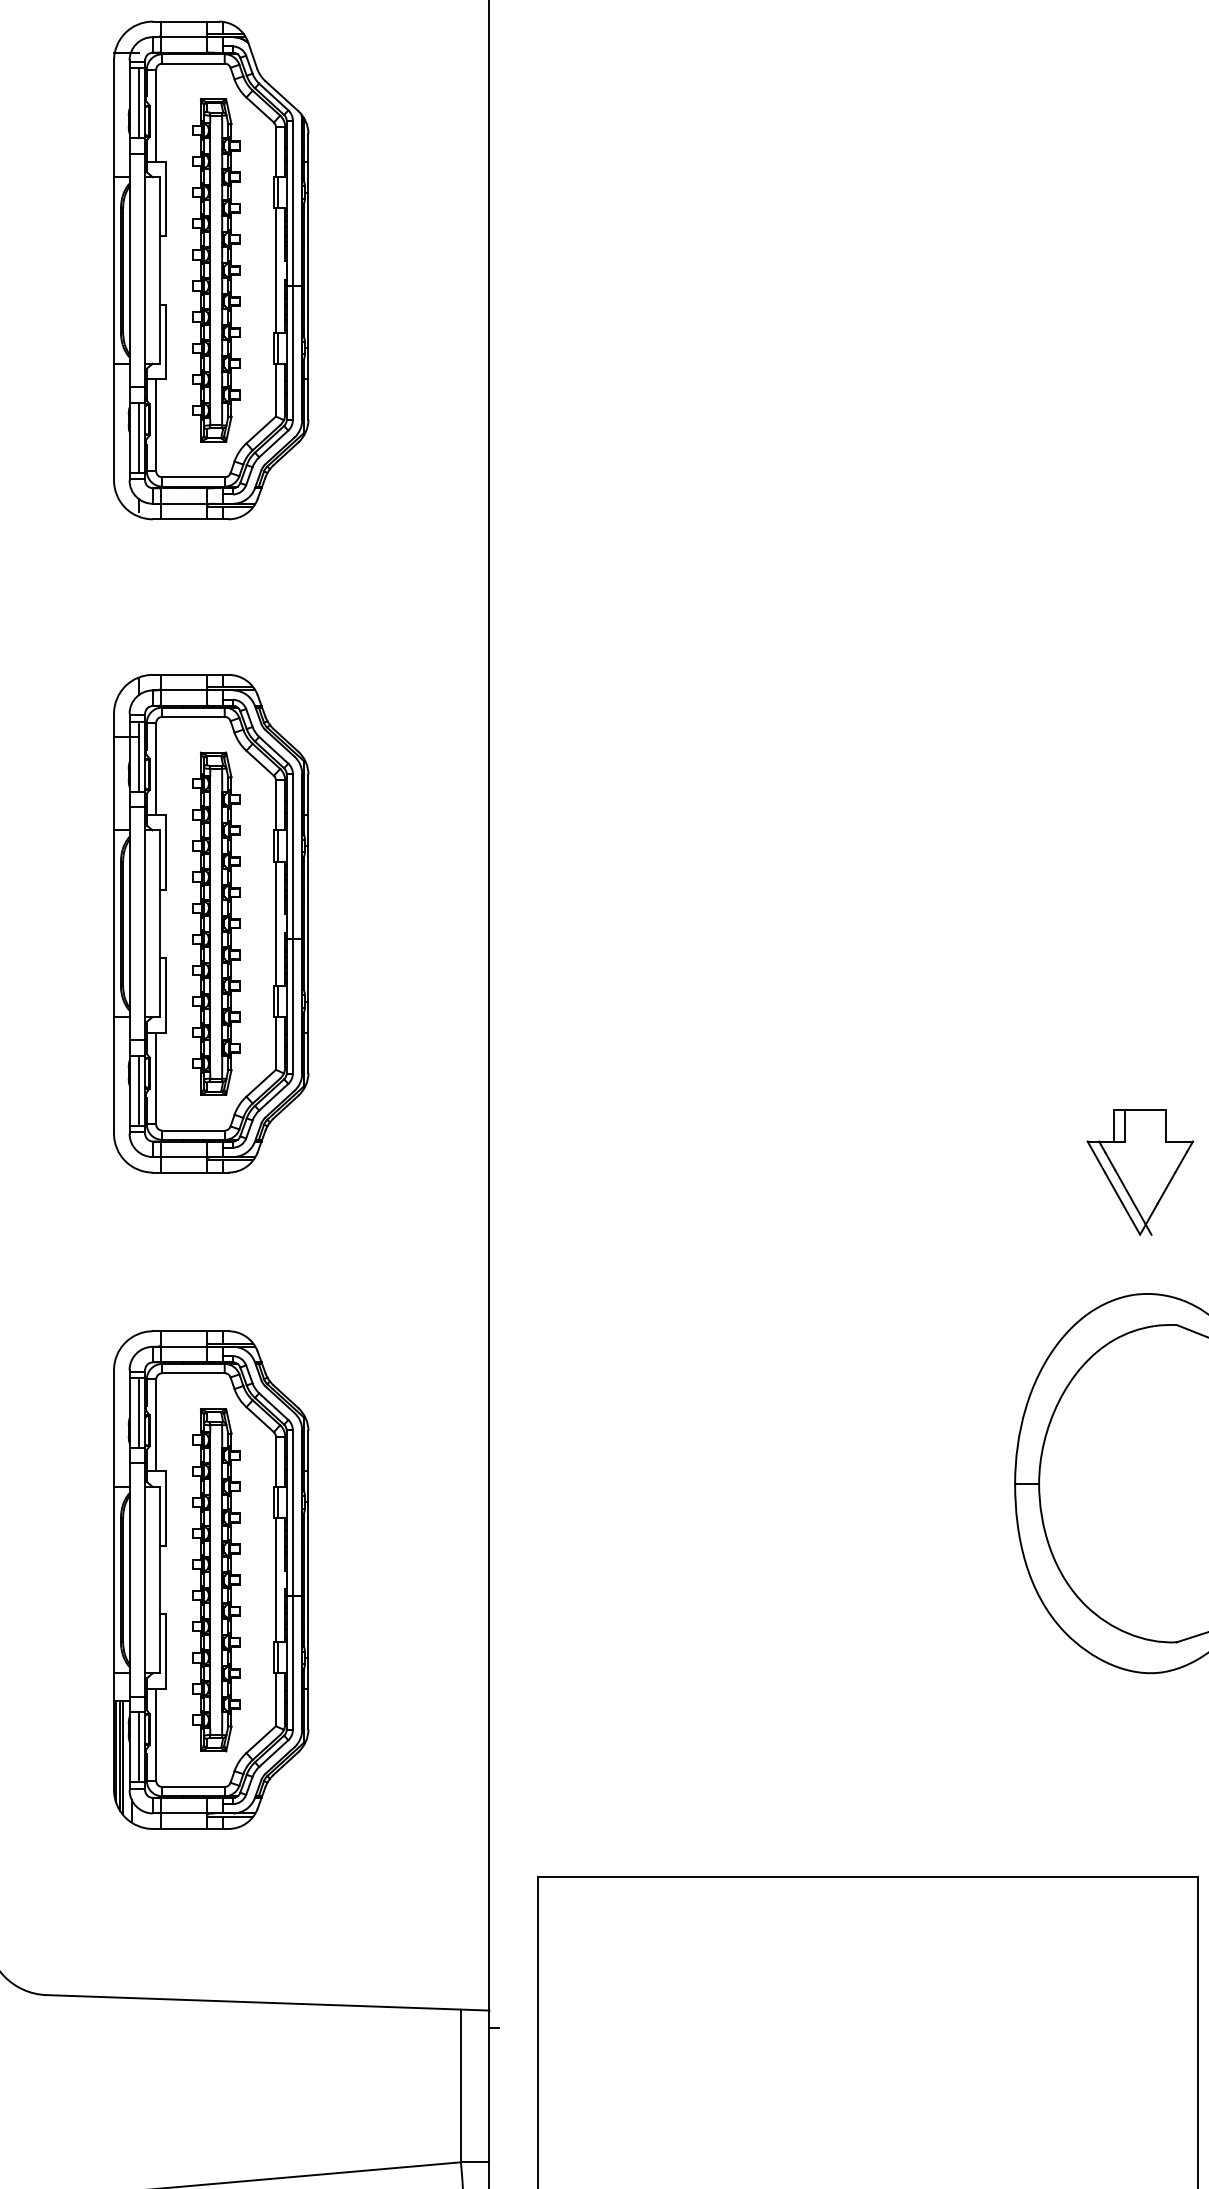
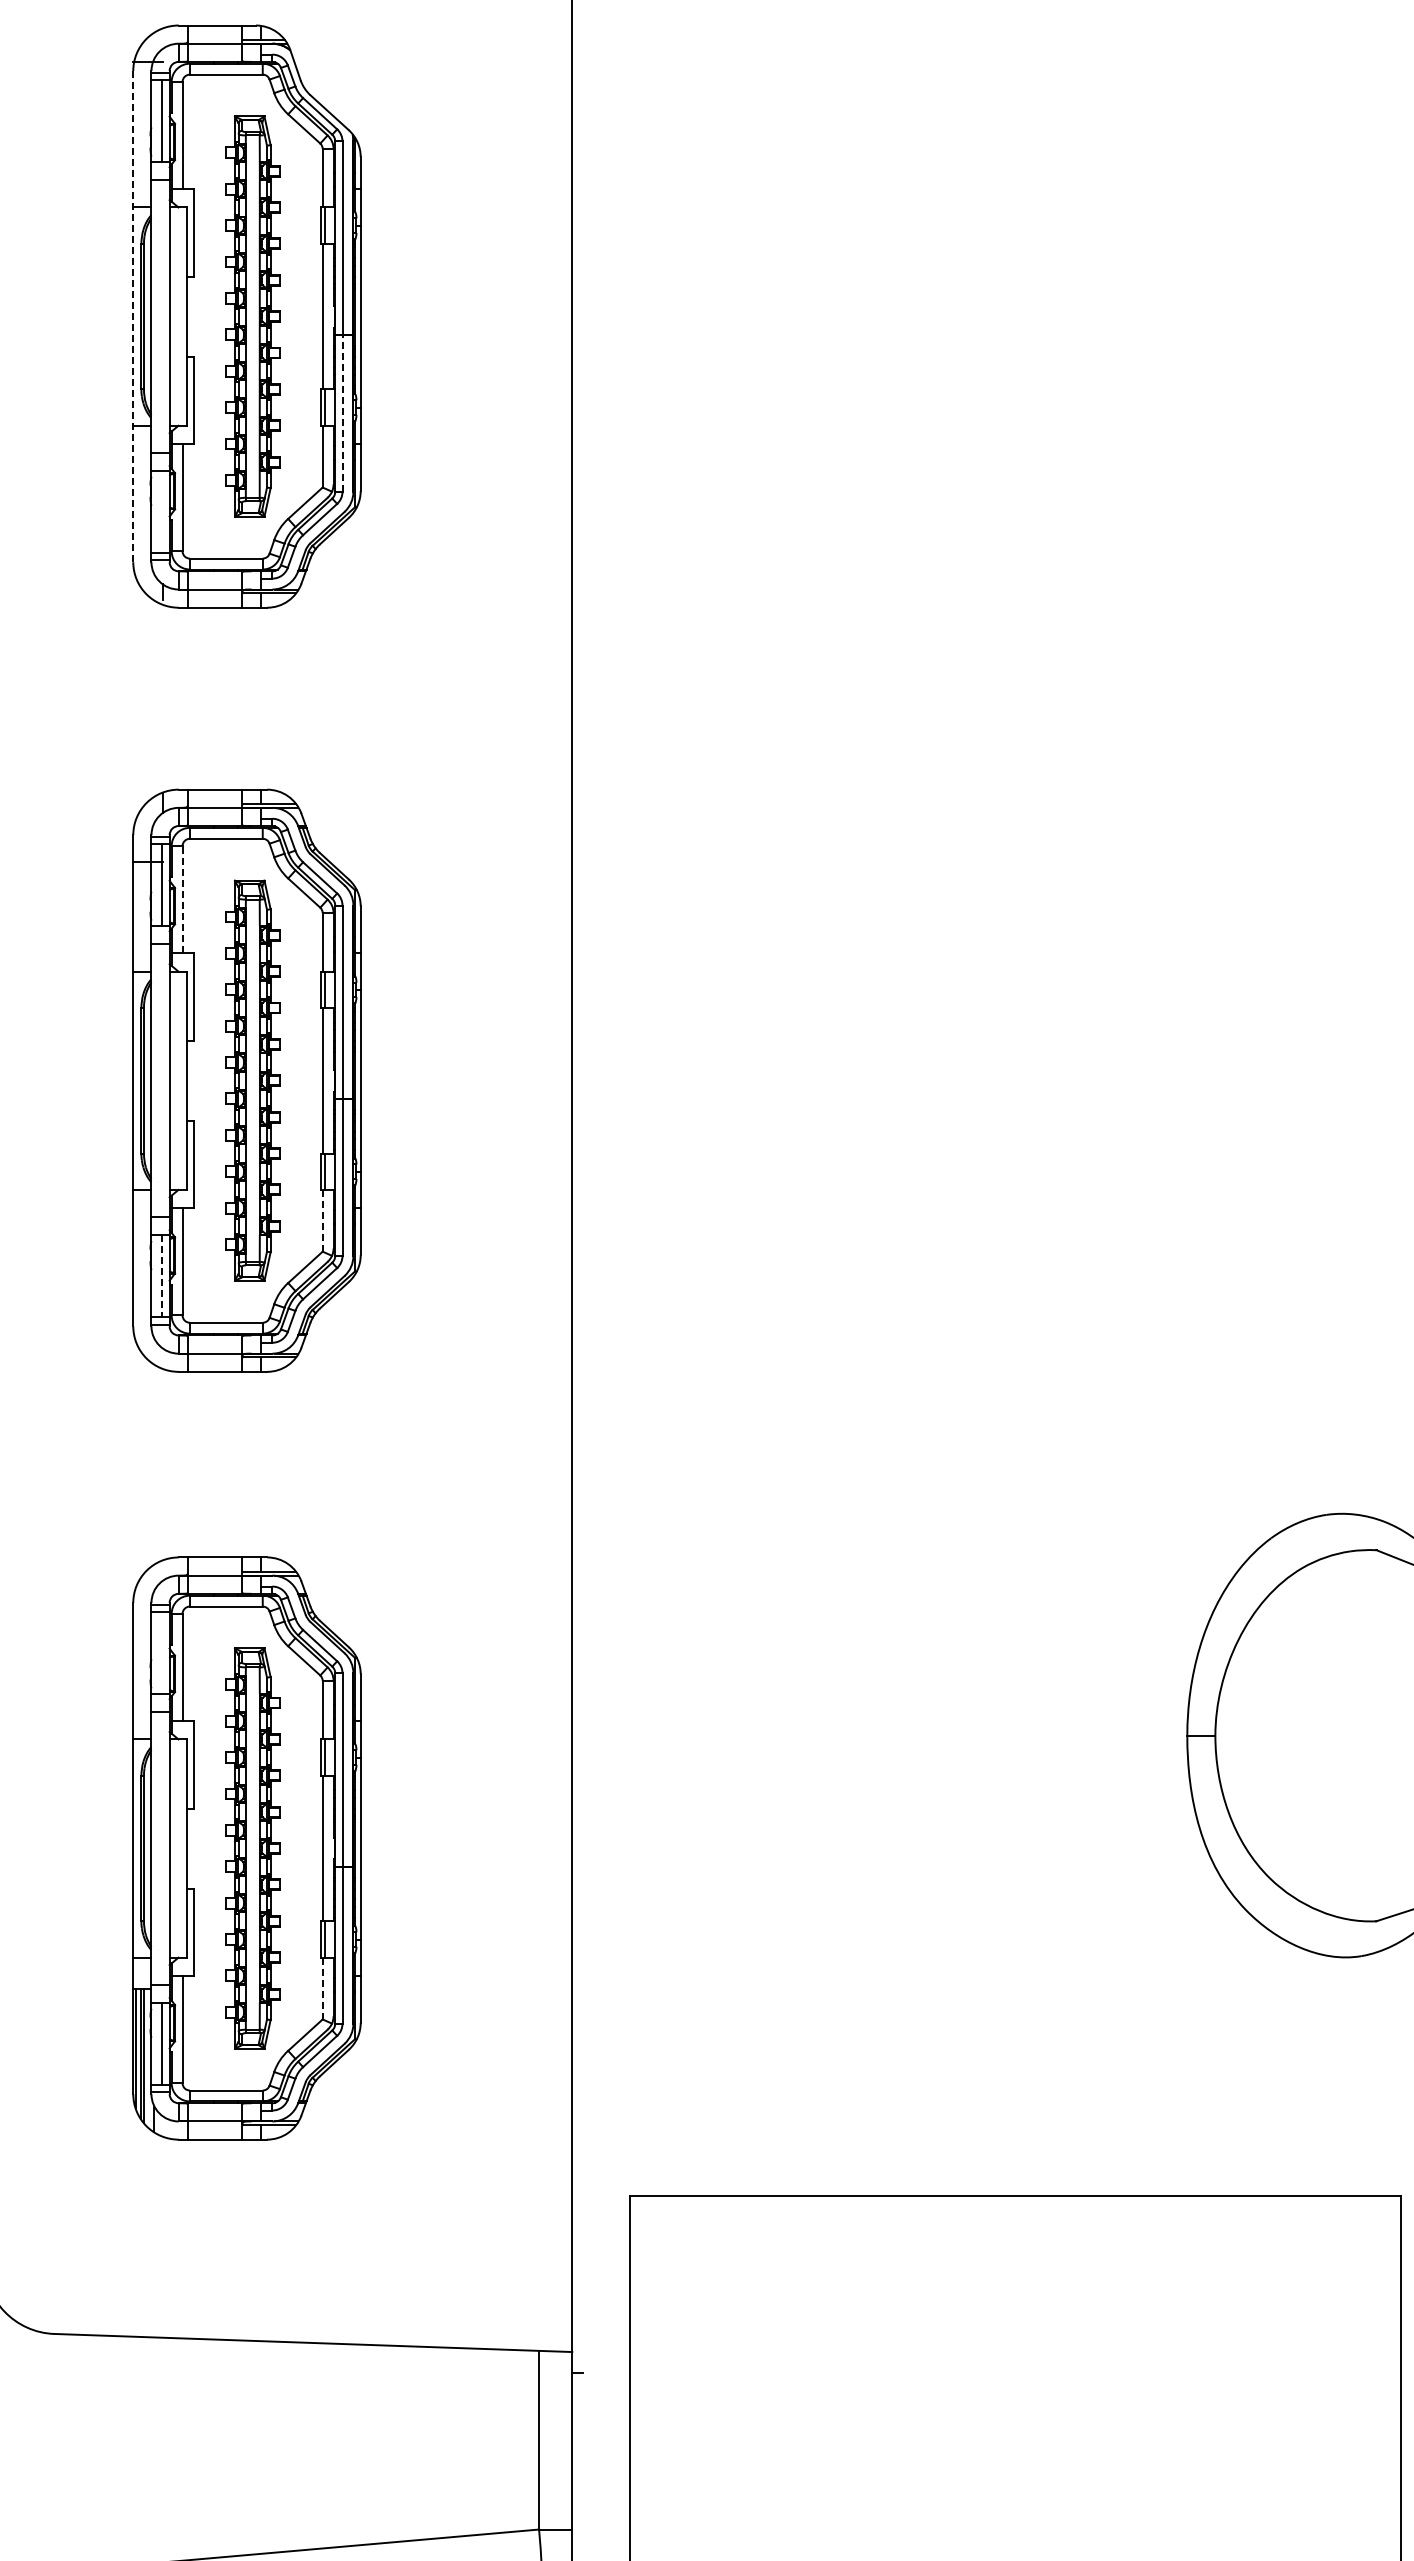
line: (114, 270) -> (133, 316), solid -> dashed
line: (292, 353) -> (342, 413), solid -> dashed
line: (139, 437) -> (162, 512), removed
line: (156, 768) -> (182, 899), solid -> dashed
line: (275, 1043) -> (322, 1220), solid -> dashed
line: (139, 1091) -> (162, 1276), solid -> dashed
part: (1140, 1172) -> (1333, 1371), removed
line: (139, 1412) -> (162, 1652), removed
line: (275, 1699) -> (322, 1988), solid -> dashed

